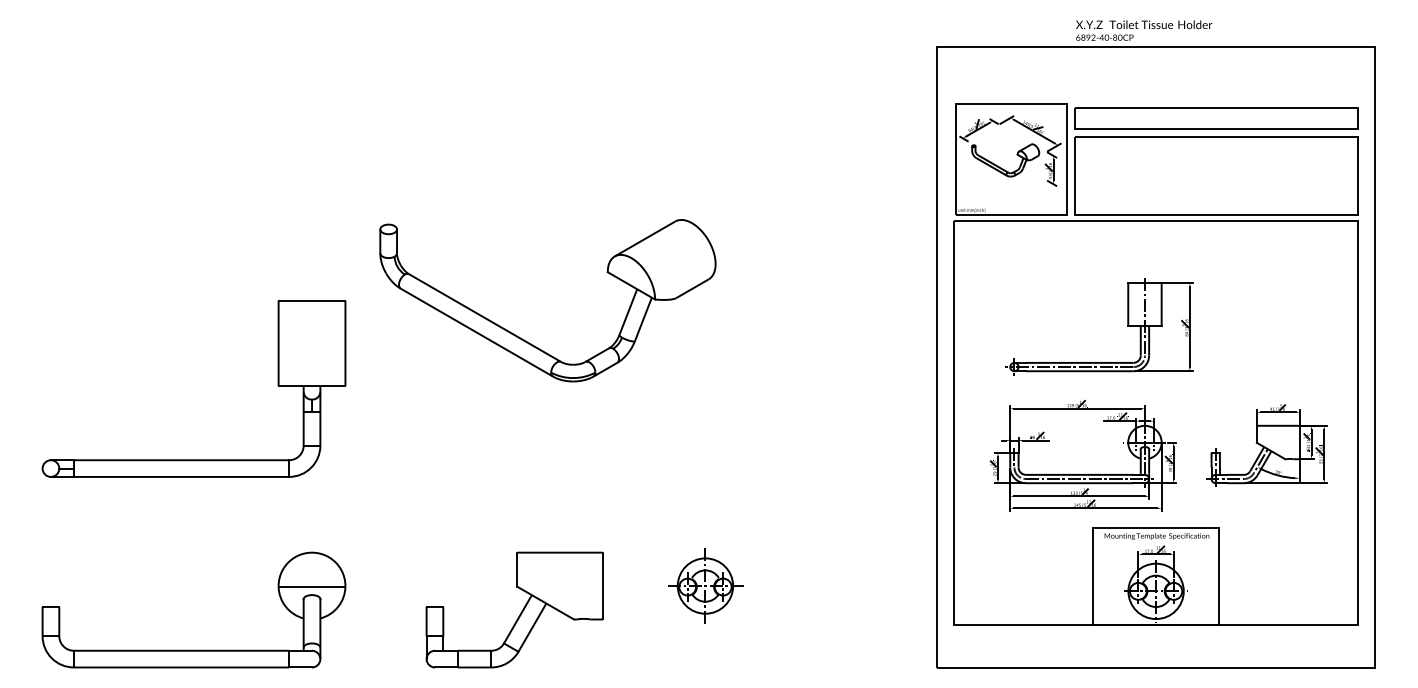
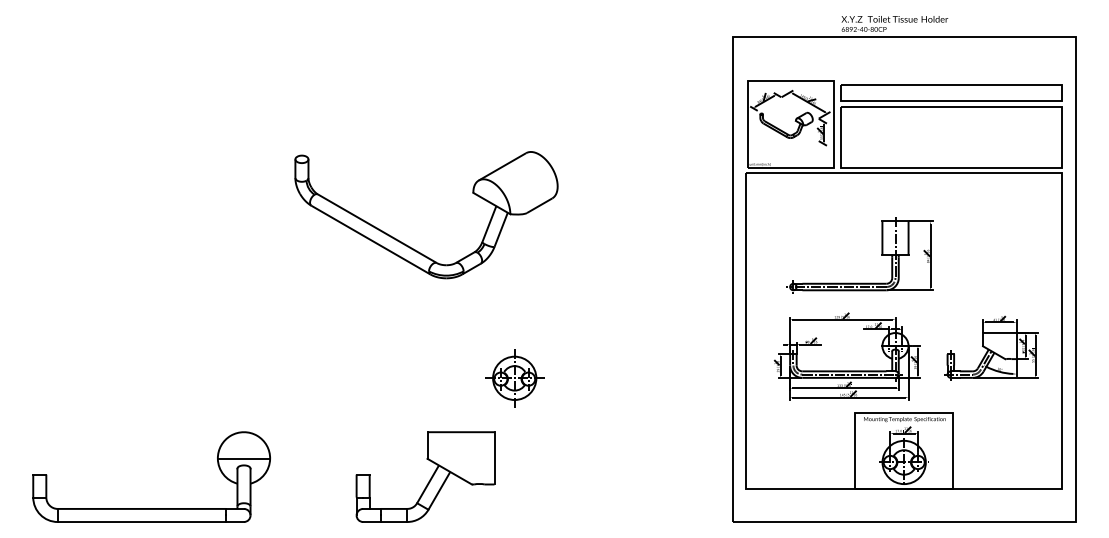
part: (527, 340) -> (410, 246), moved
part: (193, 459) -> (151, 359), removed
part: (705, 586) -> (514, 378), moved
part: (514, 609) -> (425, 476), moved

